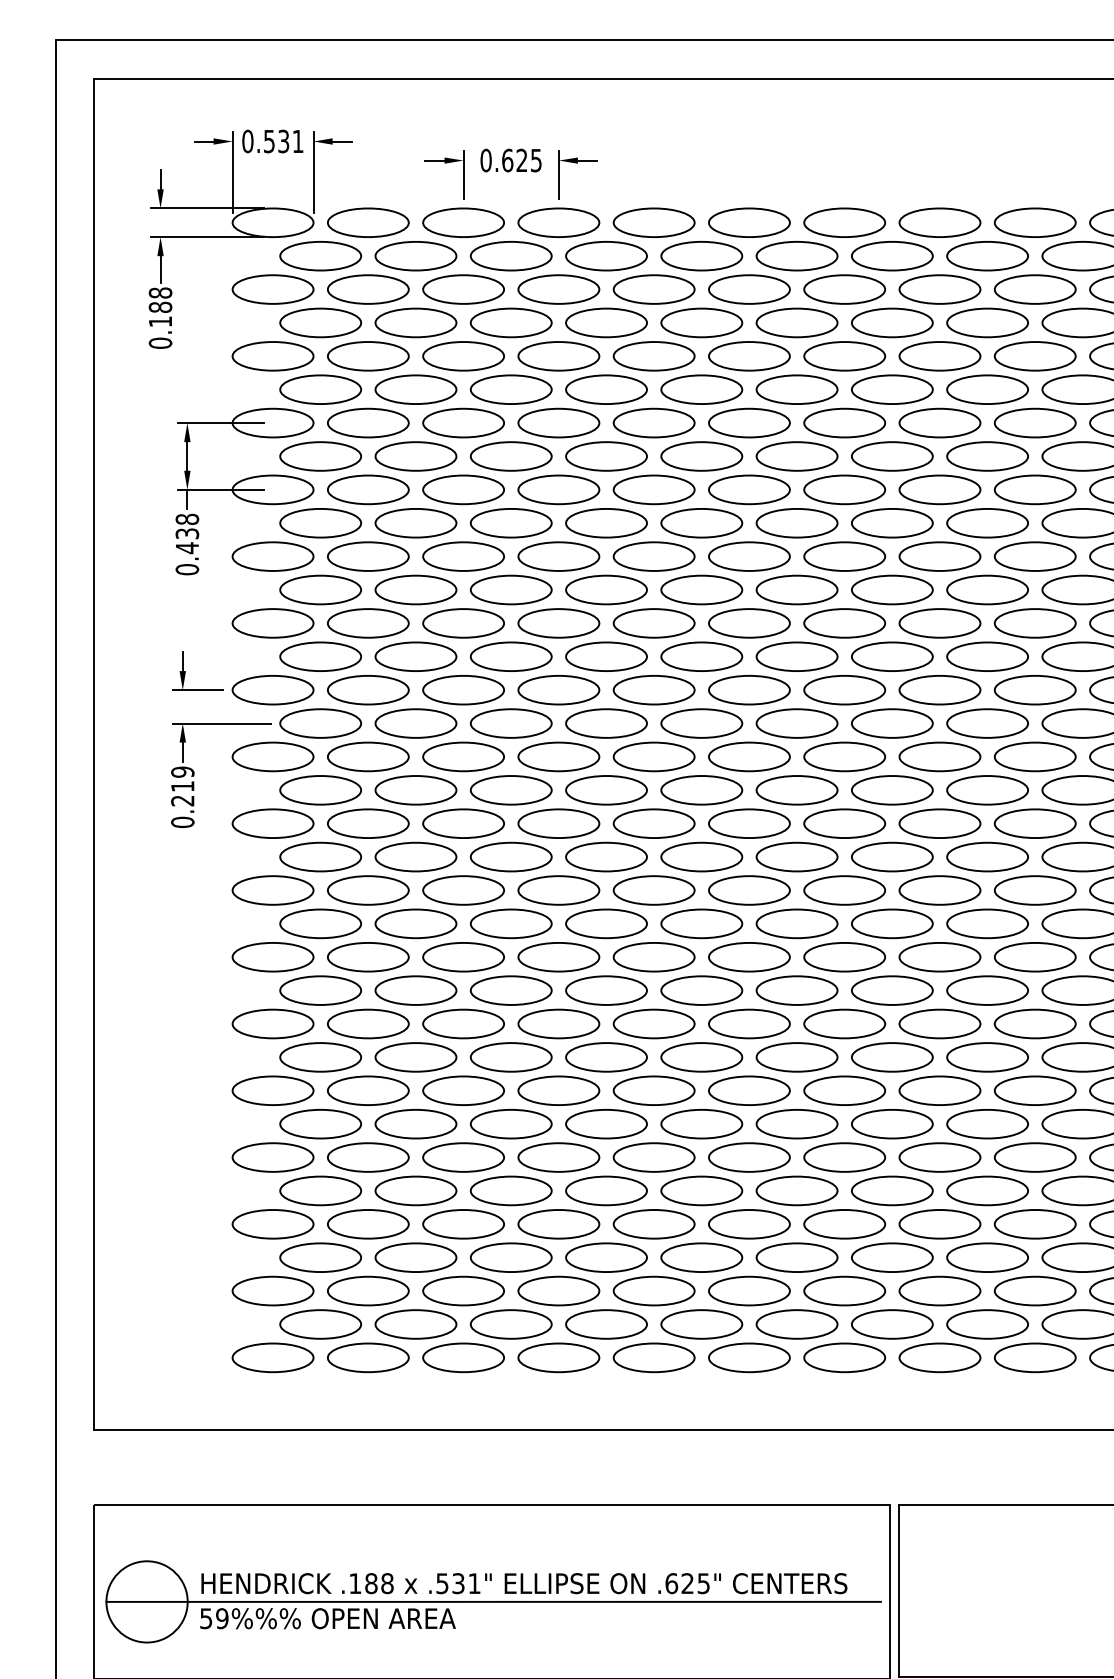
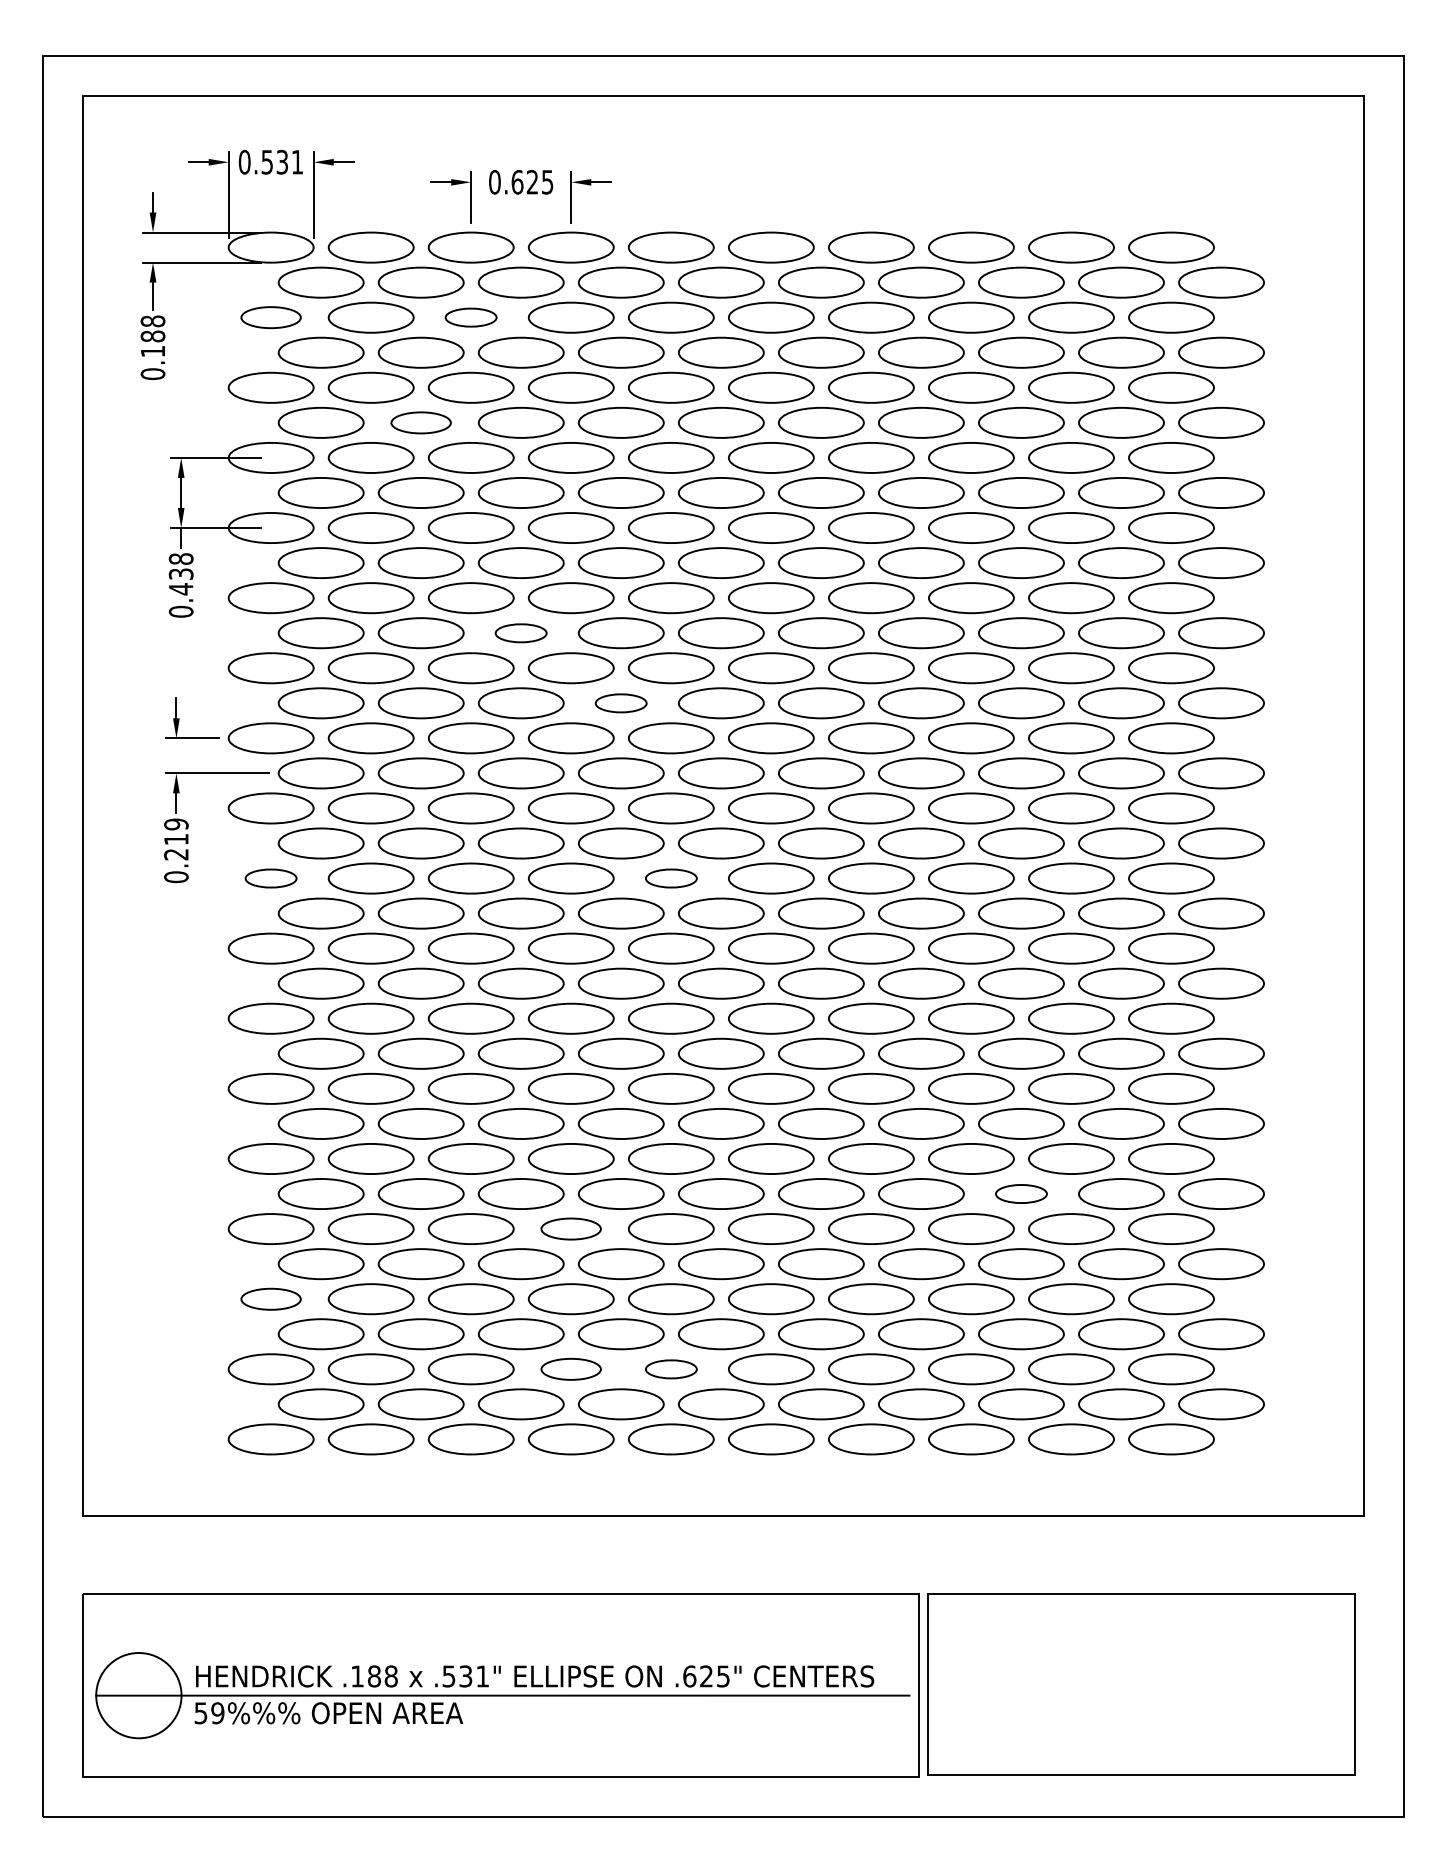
part: (272, 289) -> (270, 317), size x0.7
part: (462, 289) -> (470, 317), size x0.6
part: (415, 389) -> (420, 422), size x0.7
part: (510, 590) -> (520, 633), size x0.6
part: (605, 656) -> (620, 703), size x0.6
part: (272, 823) -> (270, 878), size x0.6
part: (654, 823) -> (671, 878), size x0.6
part: (987, 1123) -> (1021, 1193), size x0.6
part: (558, 1156) -> (570, 1228), size x0.7
part: (272, 1224) -> (270, 1299), size x0.7
part: (558, 1291) -> (570, 1369), size x0.7
part: (654, 1291) -> (671, 1369), size x0.6

